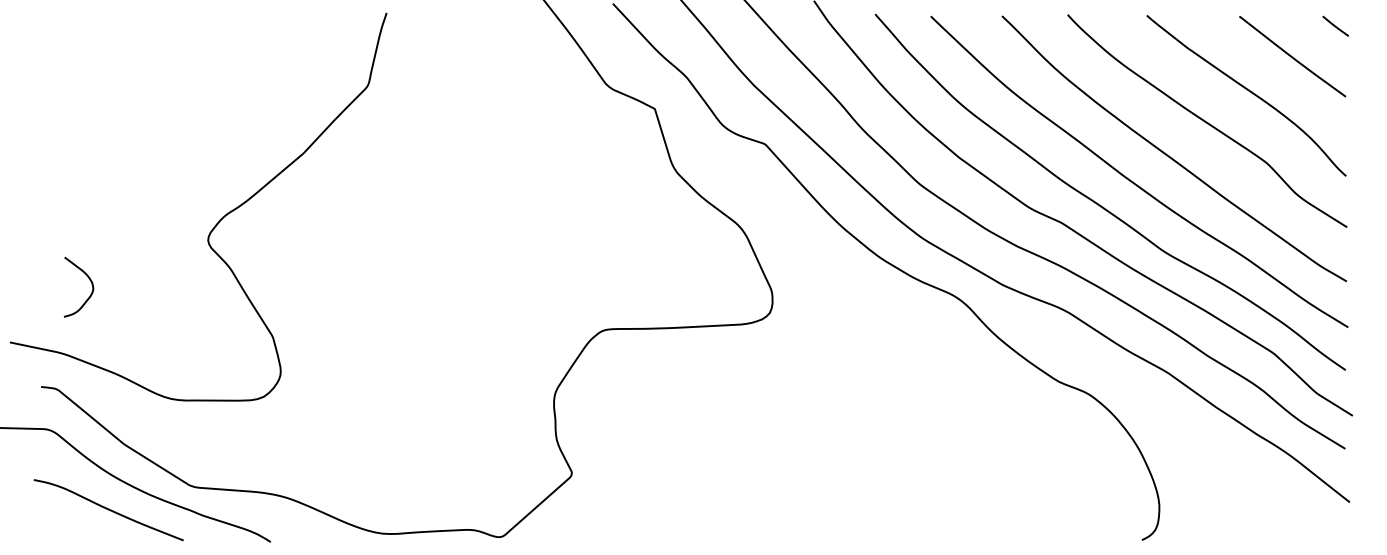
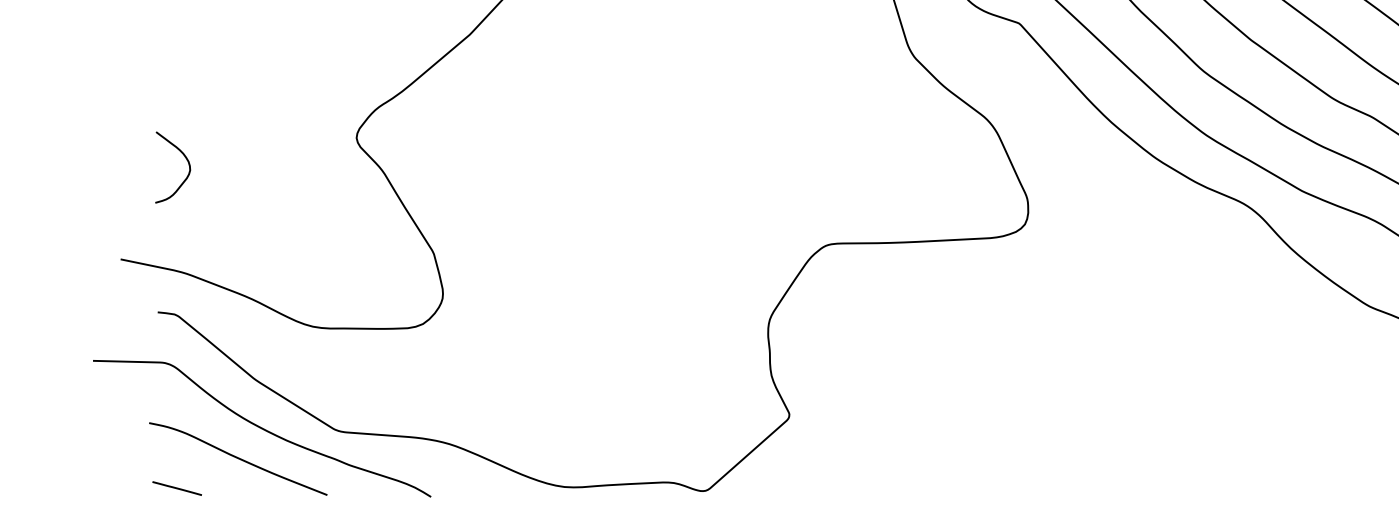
curve: (89, 280) -> (185, 159), moved
line: (57, 534) -> (177, 487), added

